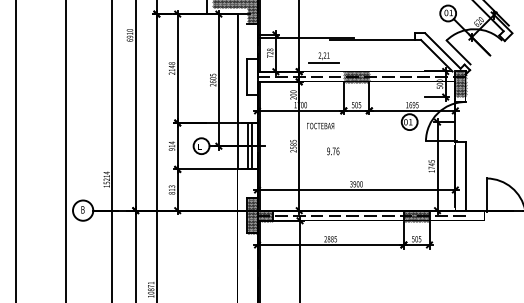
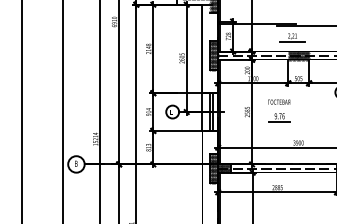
part: (323, 57) -> (292, 37), moved
hatch: (252, 76) -> (214, 55), added
text: (320, 125) -> (279, 101), moved
line: (332, 158) -> (279, 122), added

